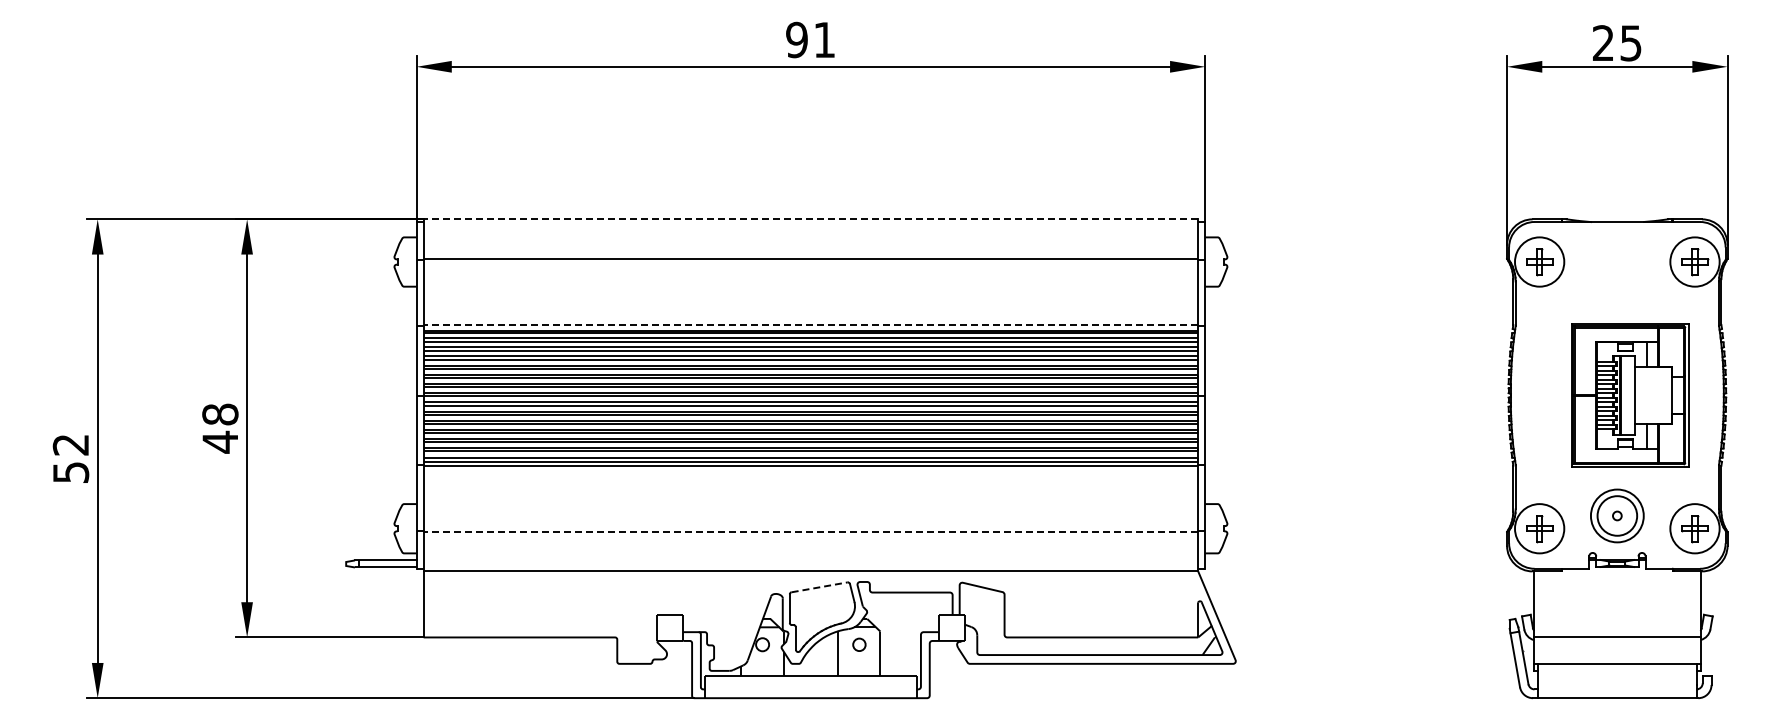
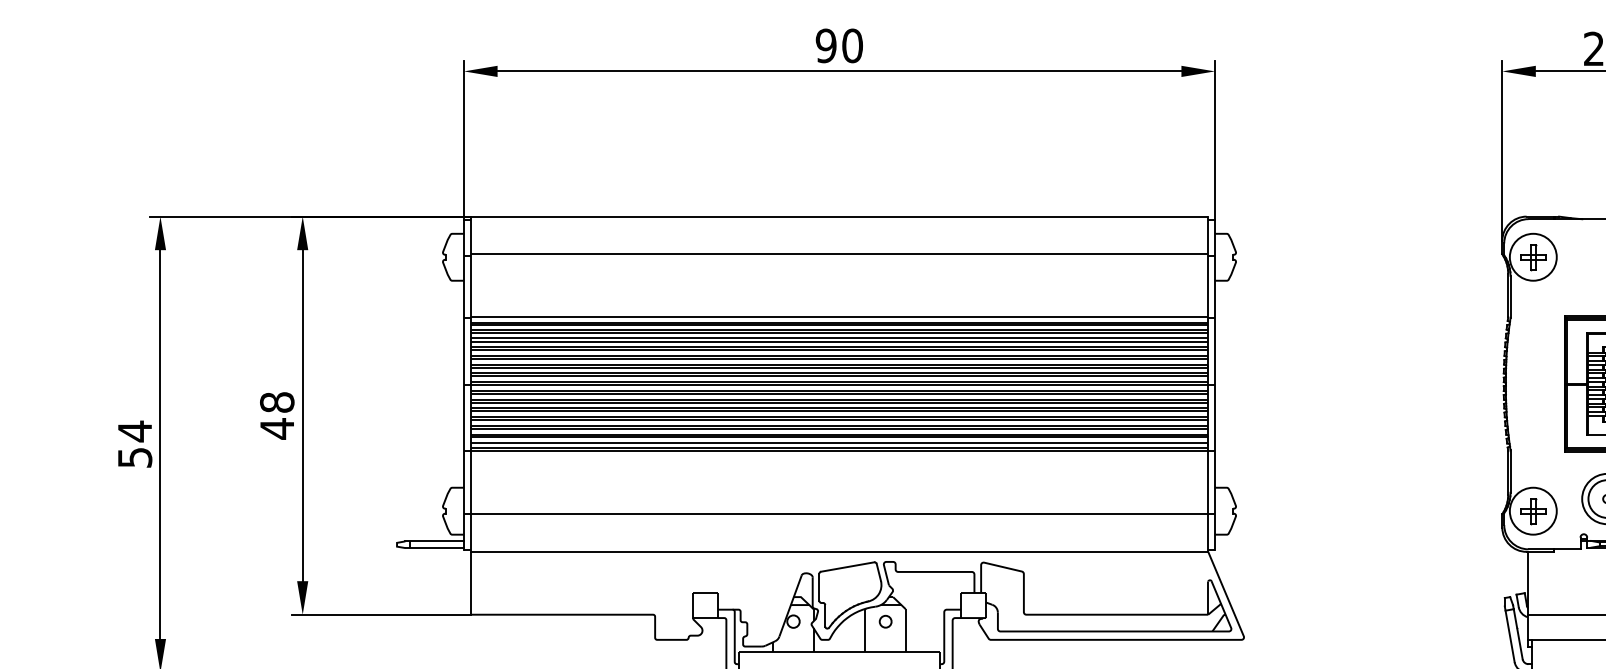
text: (824, 39) -> (852, 45), 91 -> 90
line: (810, 219) -> (839, 216), dashed -> solid
line: (810, 324) -> (839, 316), dashed -> solid
text: (70, 444) -> (134, 431), 52 -> 54
line: (810, 531) -> (839, 513), dashed -> solid
line: (820, 587) -> (848, 567), dashed -> solid

